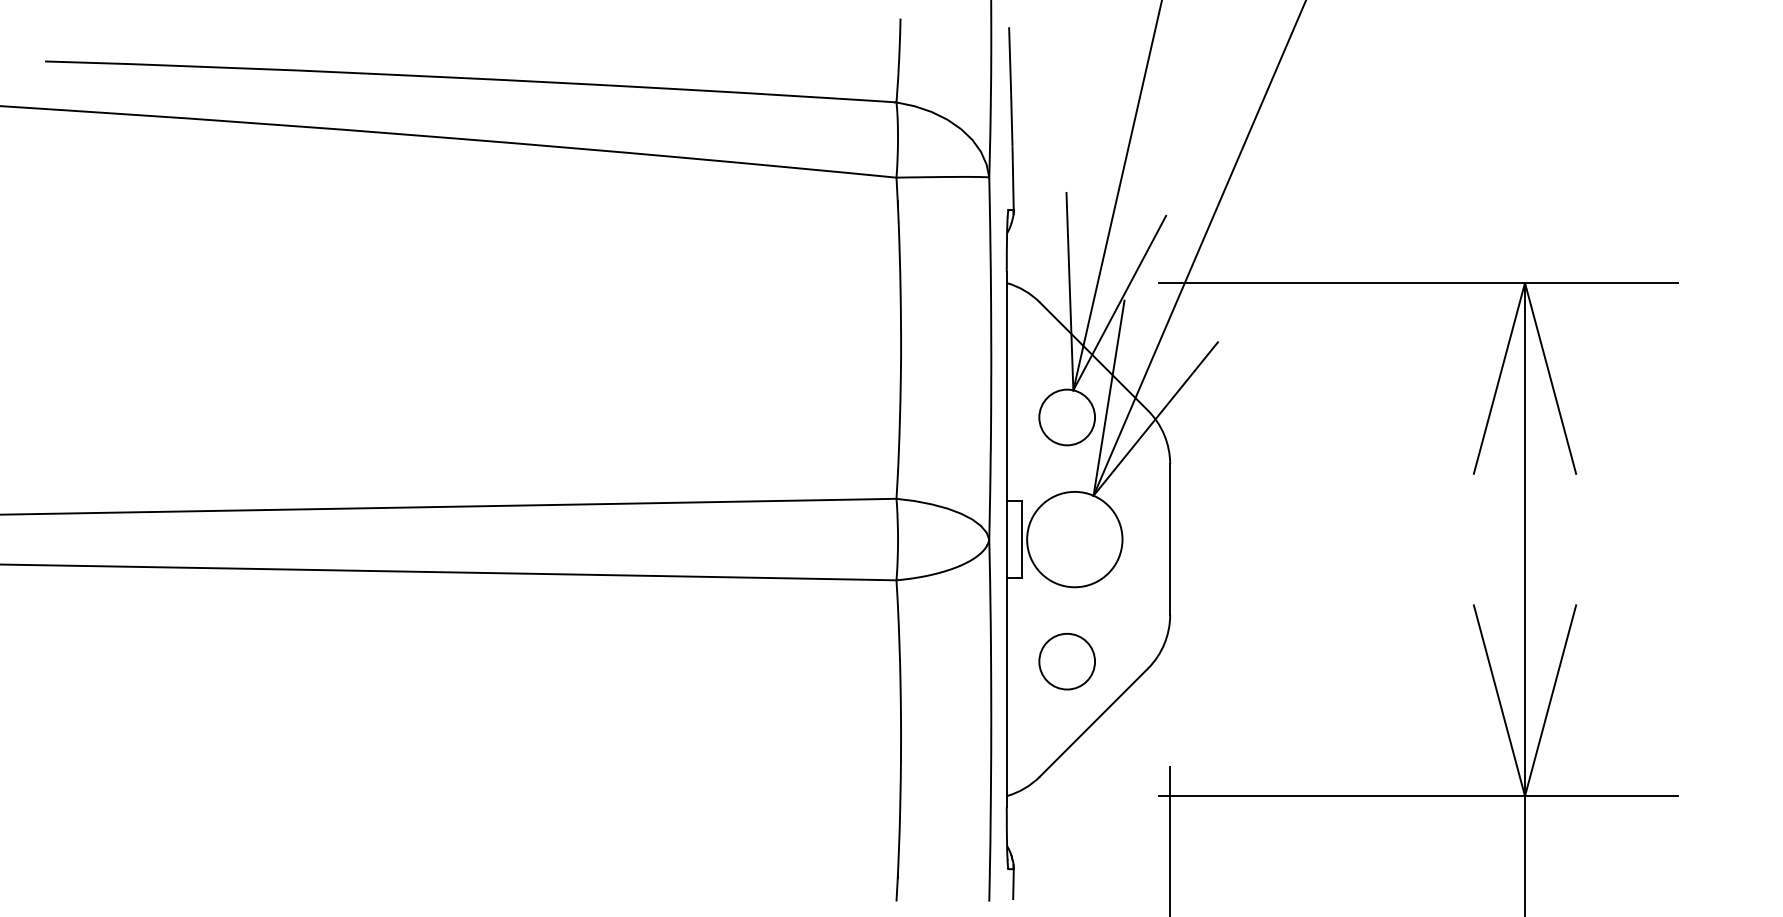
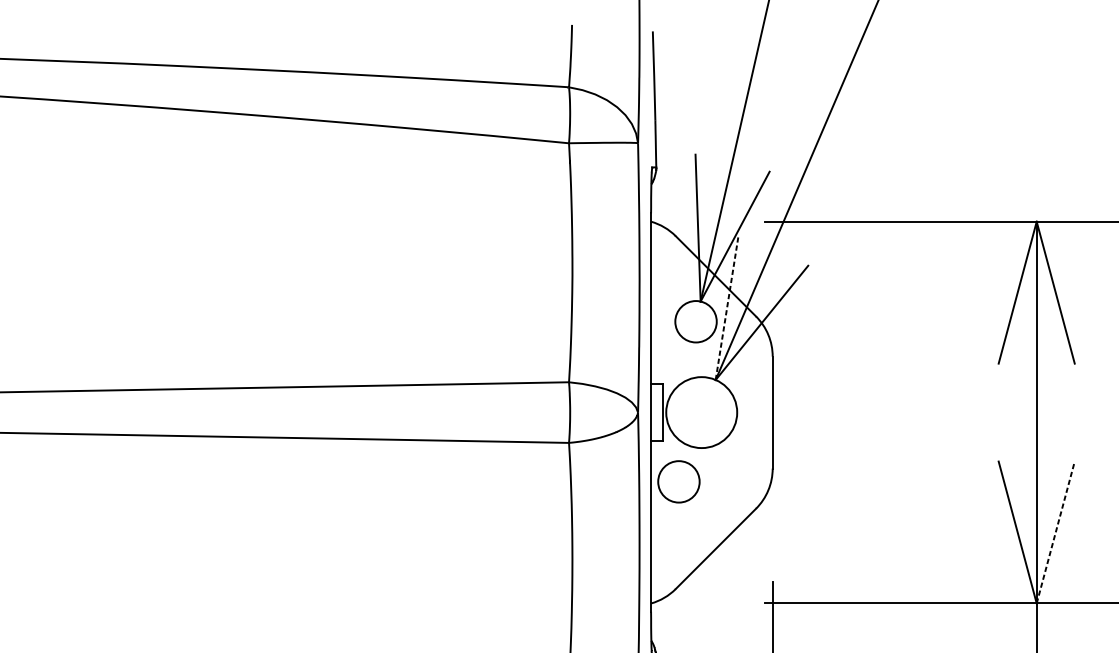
line: (1109, 398) -> (727, 307), solid -> dashed
circle: (1066, 661) -> (678, 481), moved
line: (1550, 700) -> (1055, 532), solid -> dashed

